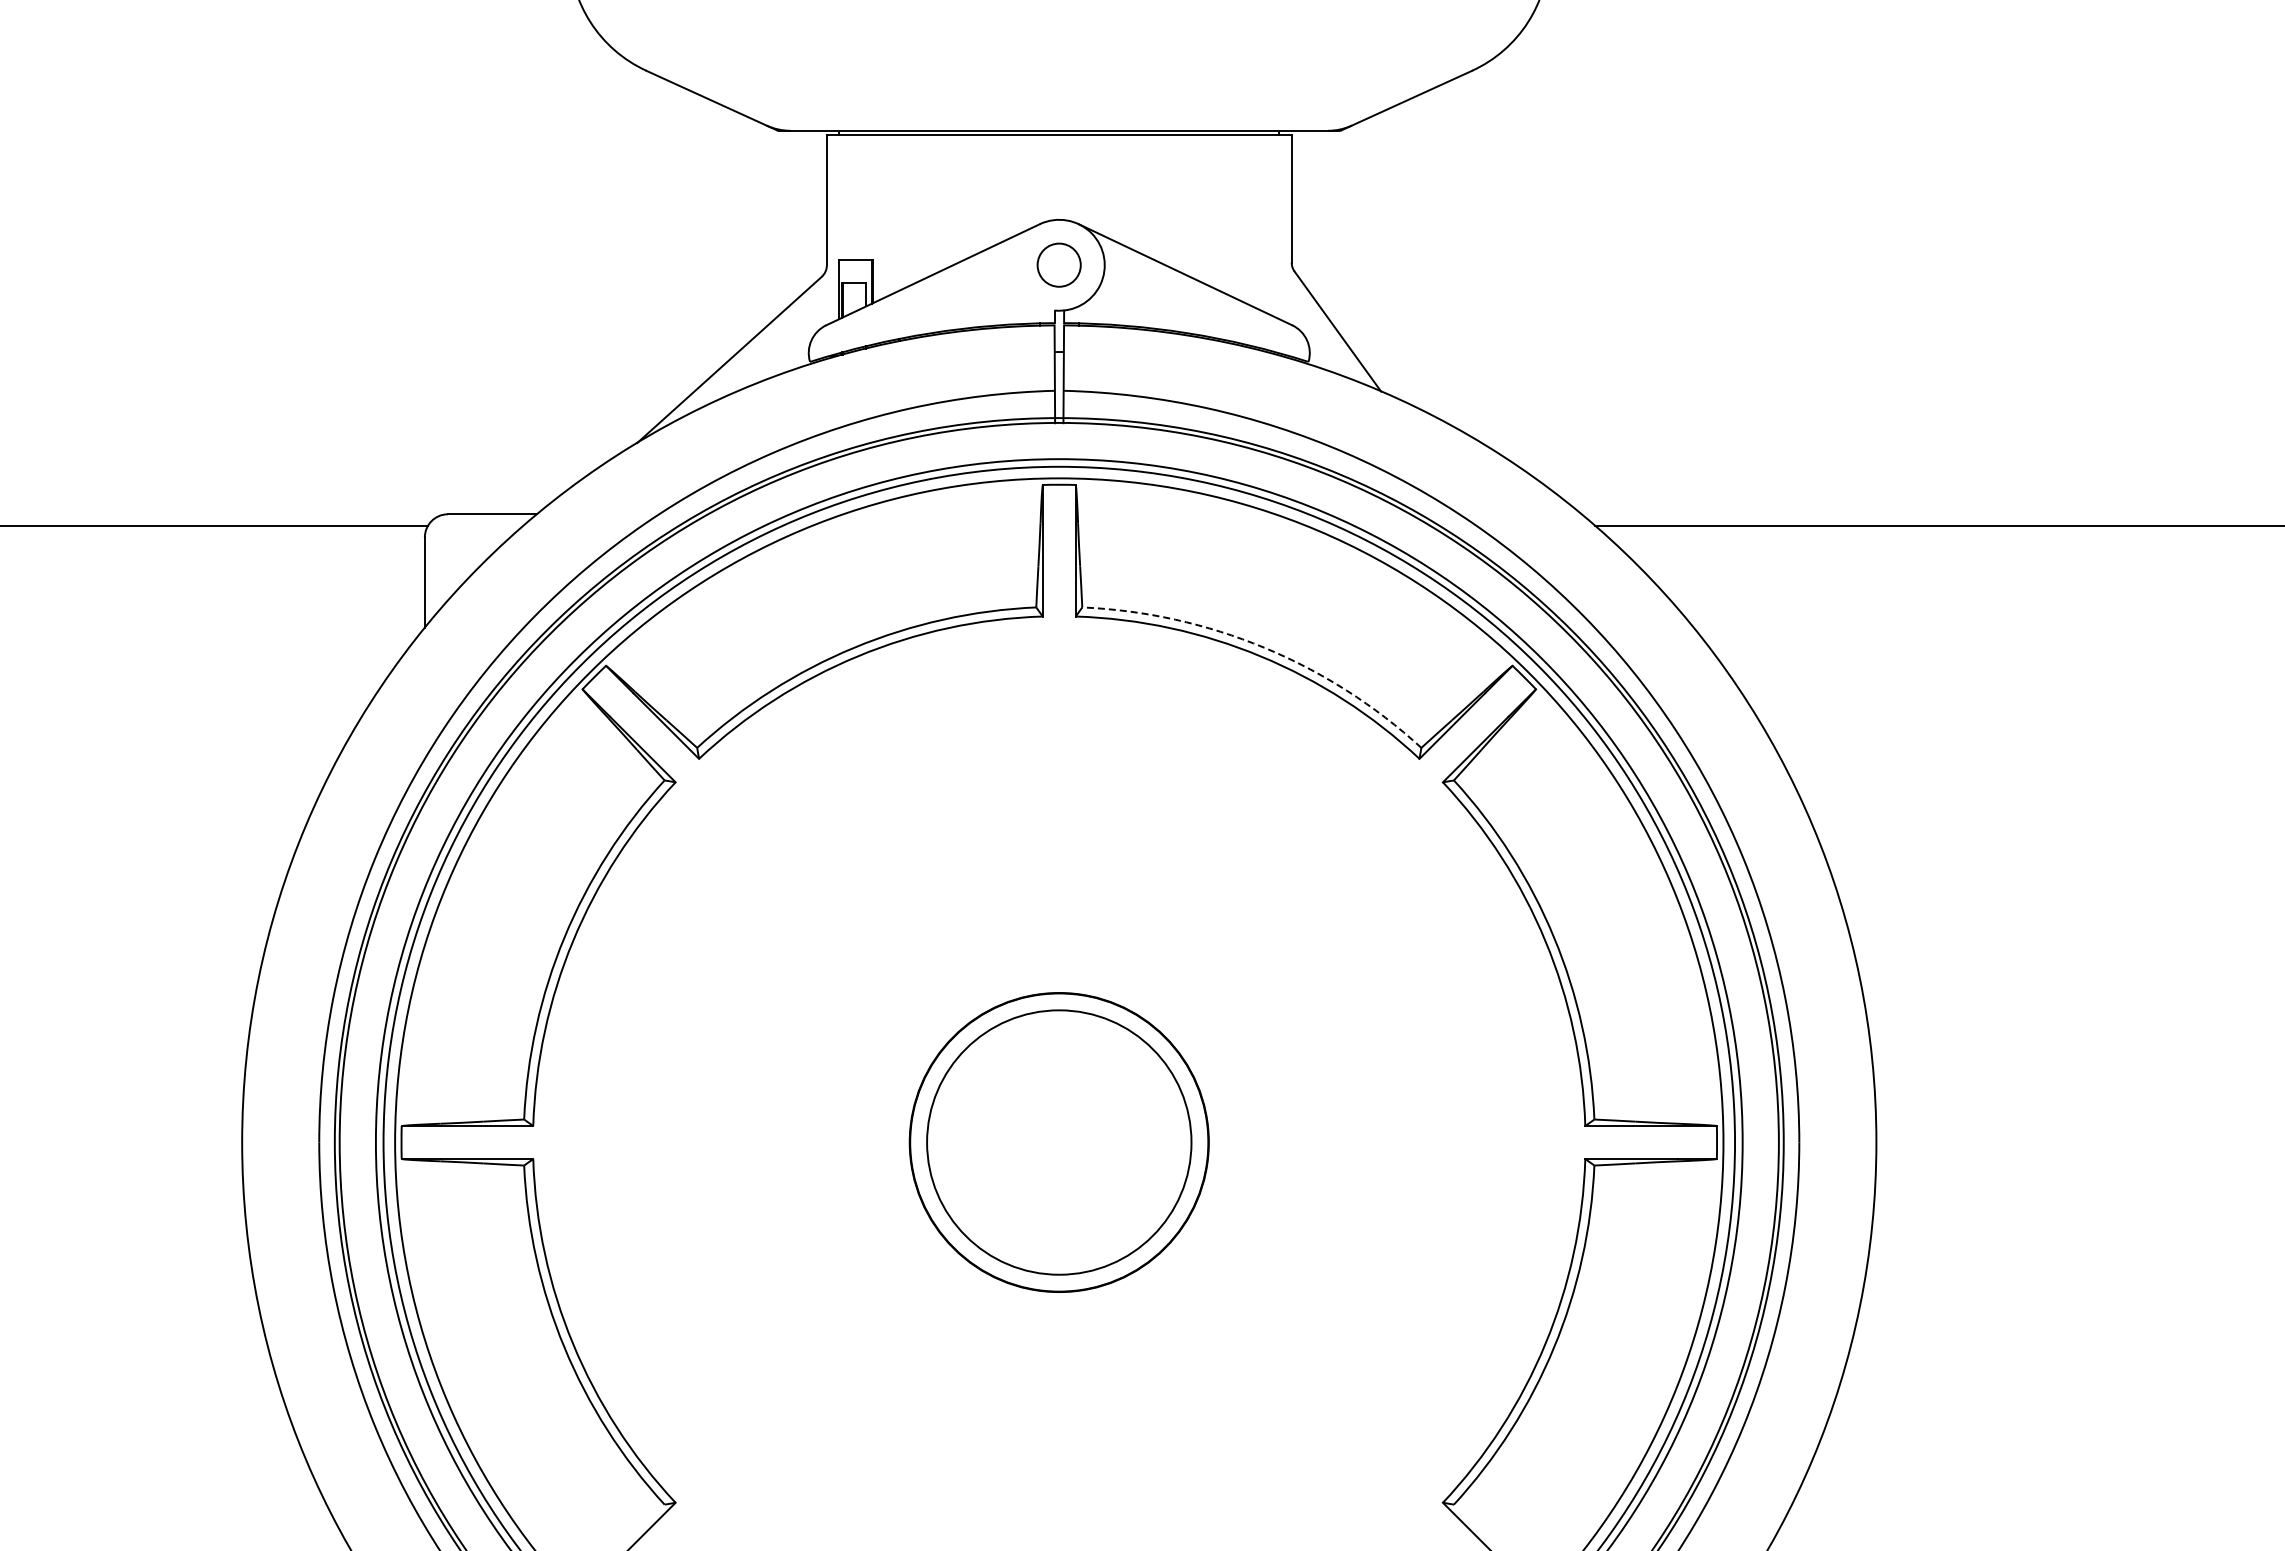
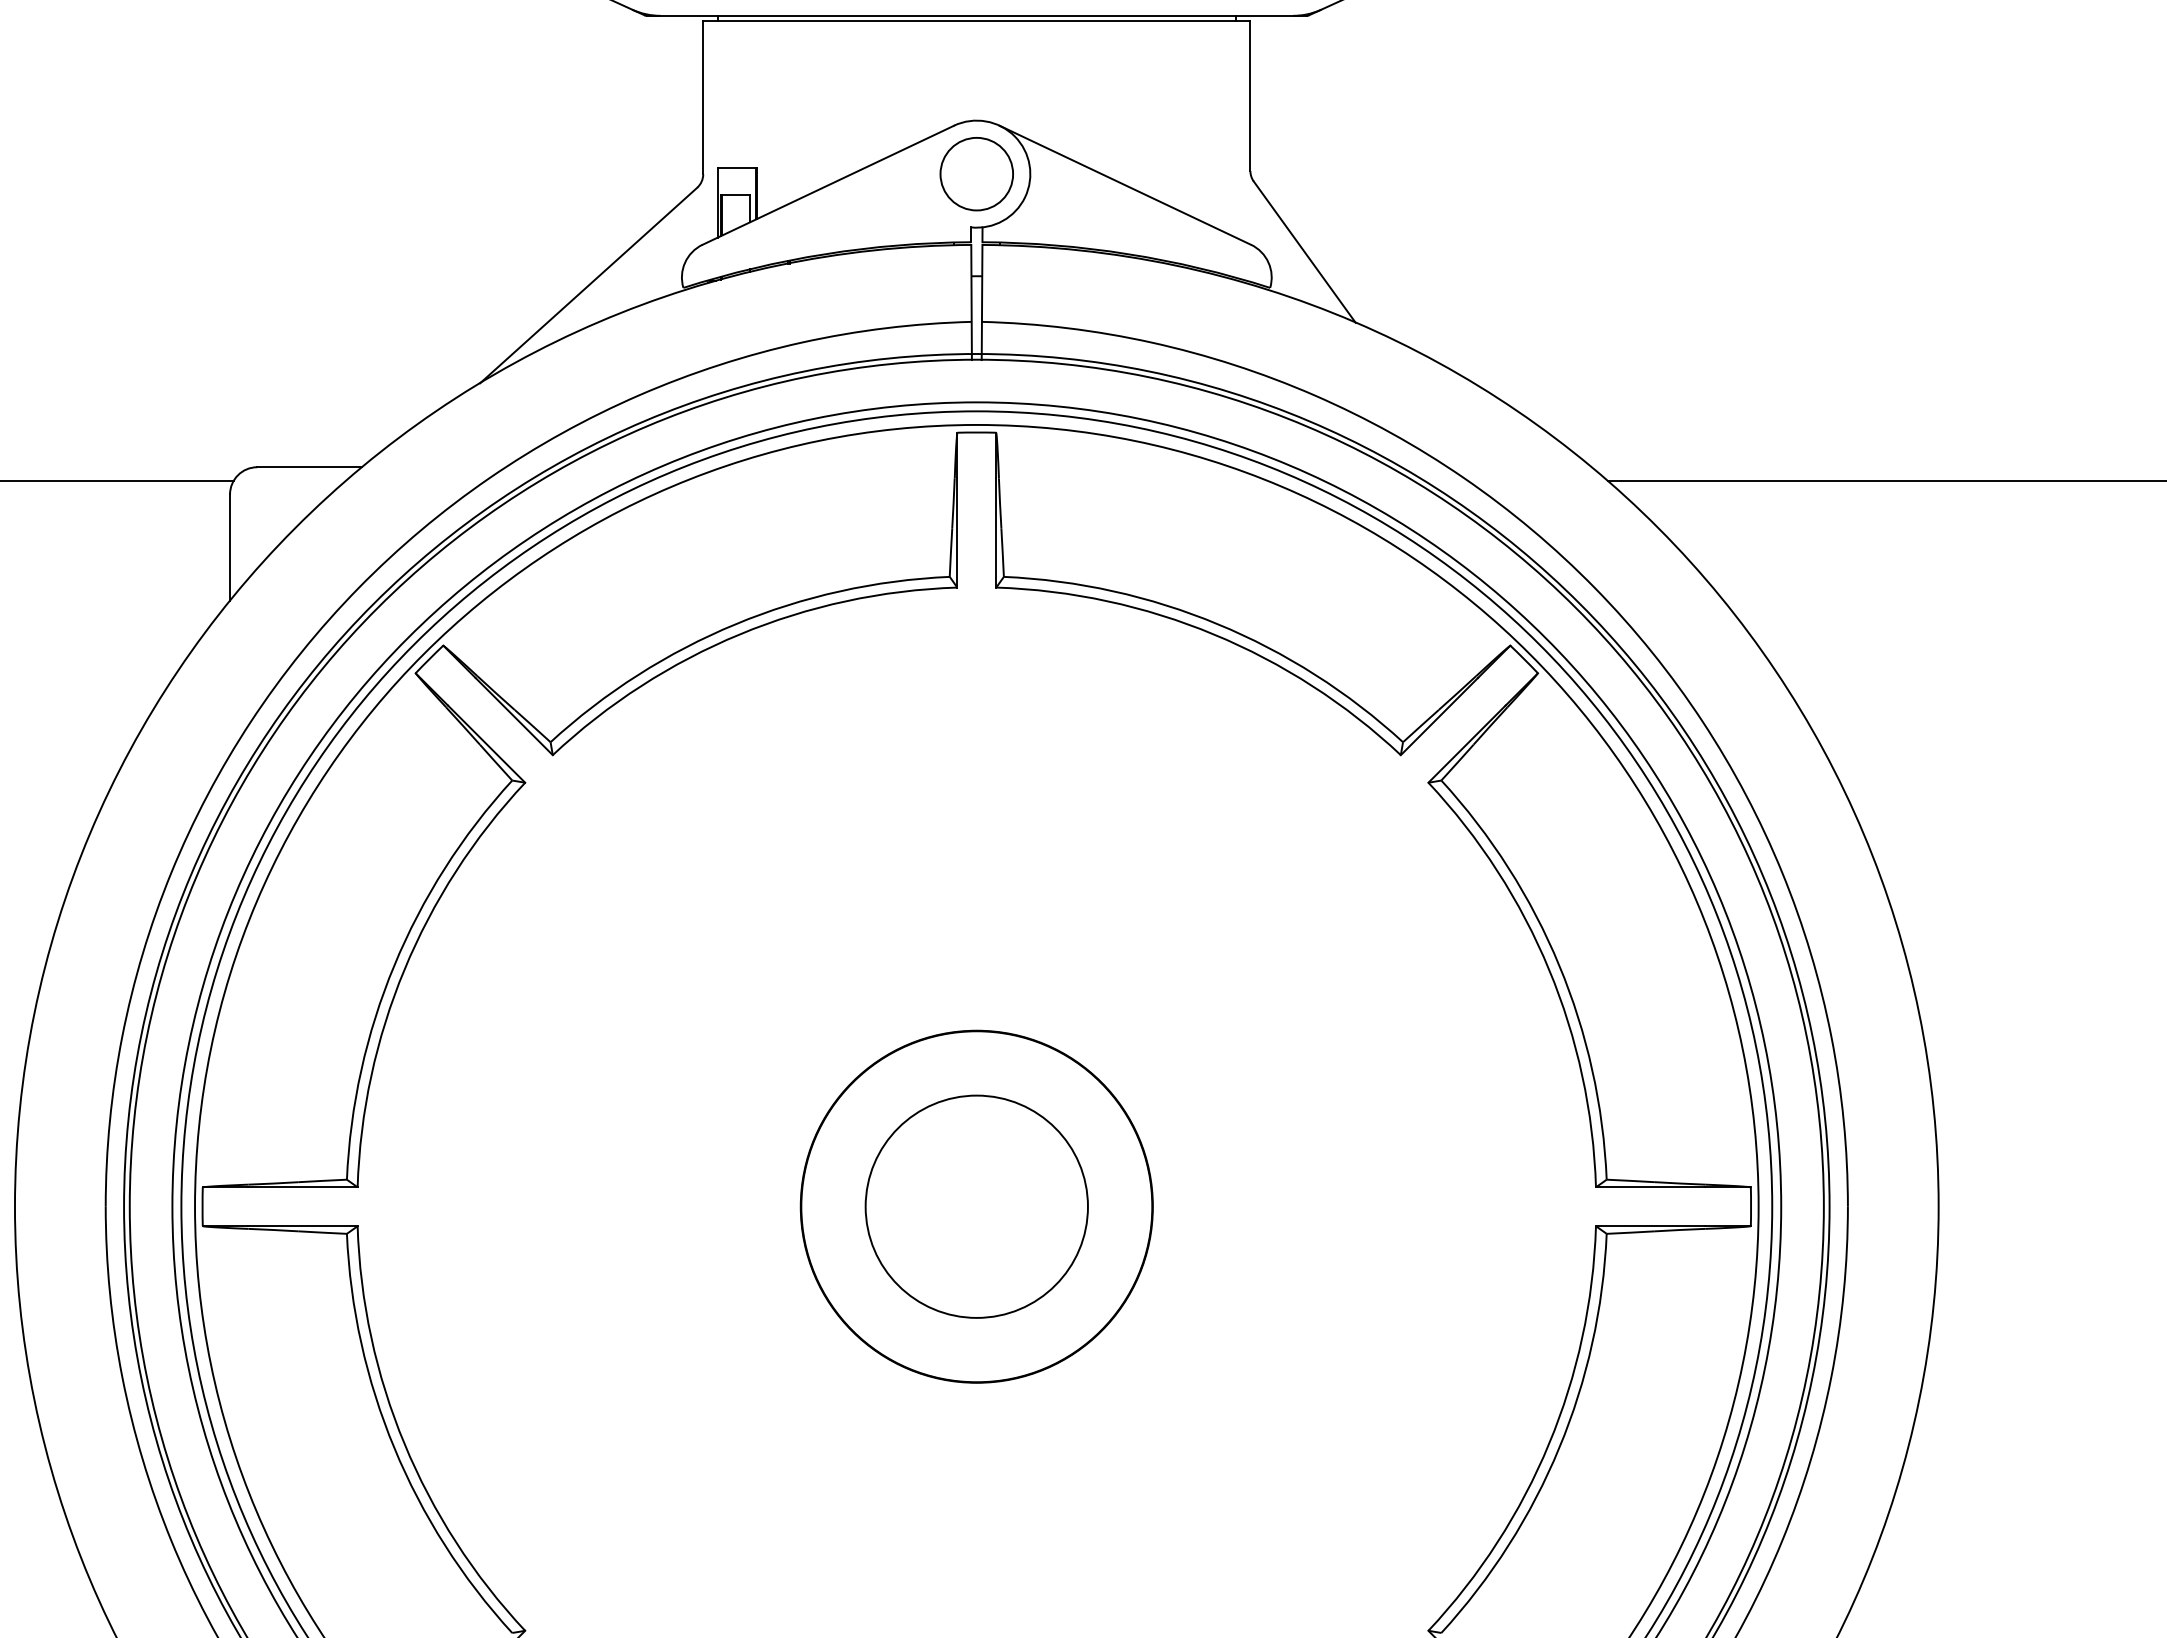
circle: (1058, 264) -> (975, 173), size x1.43
arc: (1264, 647) -> (1218, 624), dashed -> solid
circle: (1058, 1142) -> (975, 1206), size x0.71

